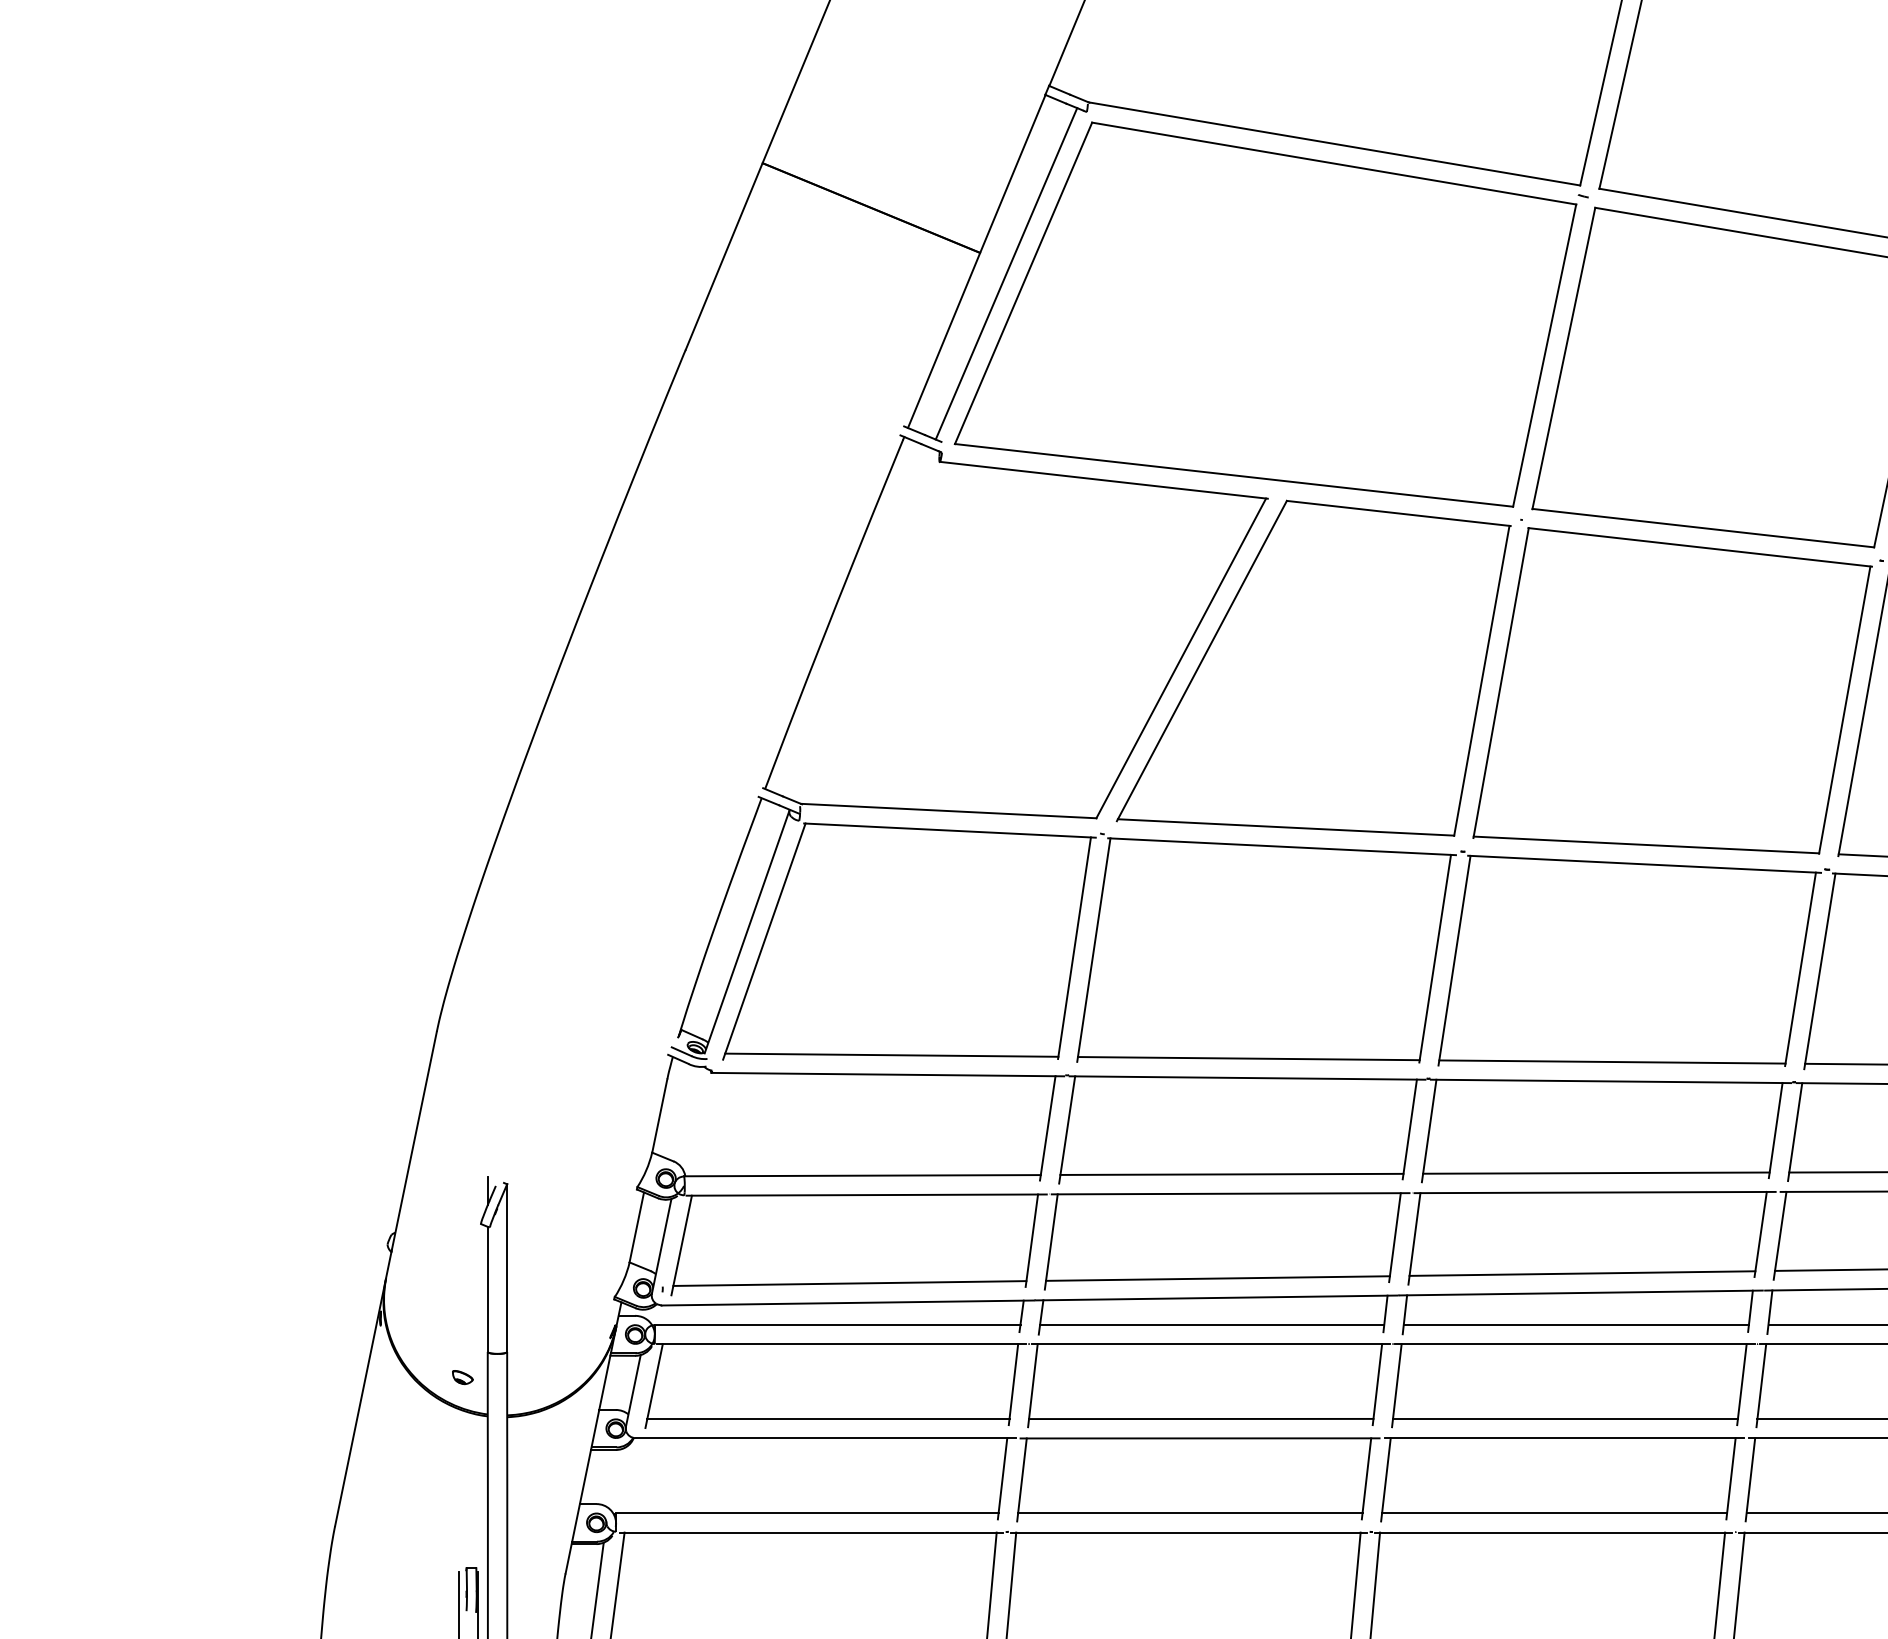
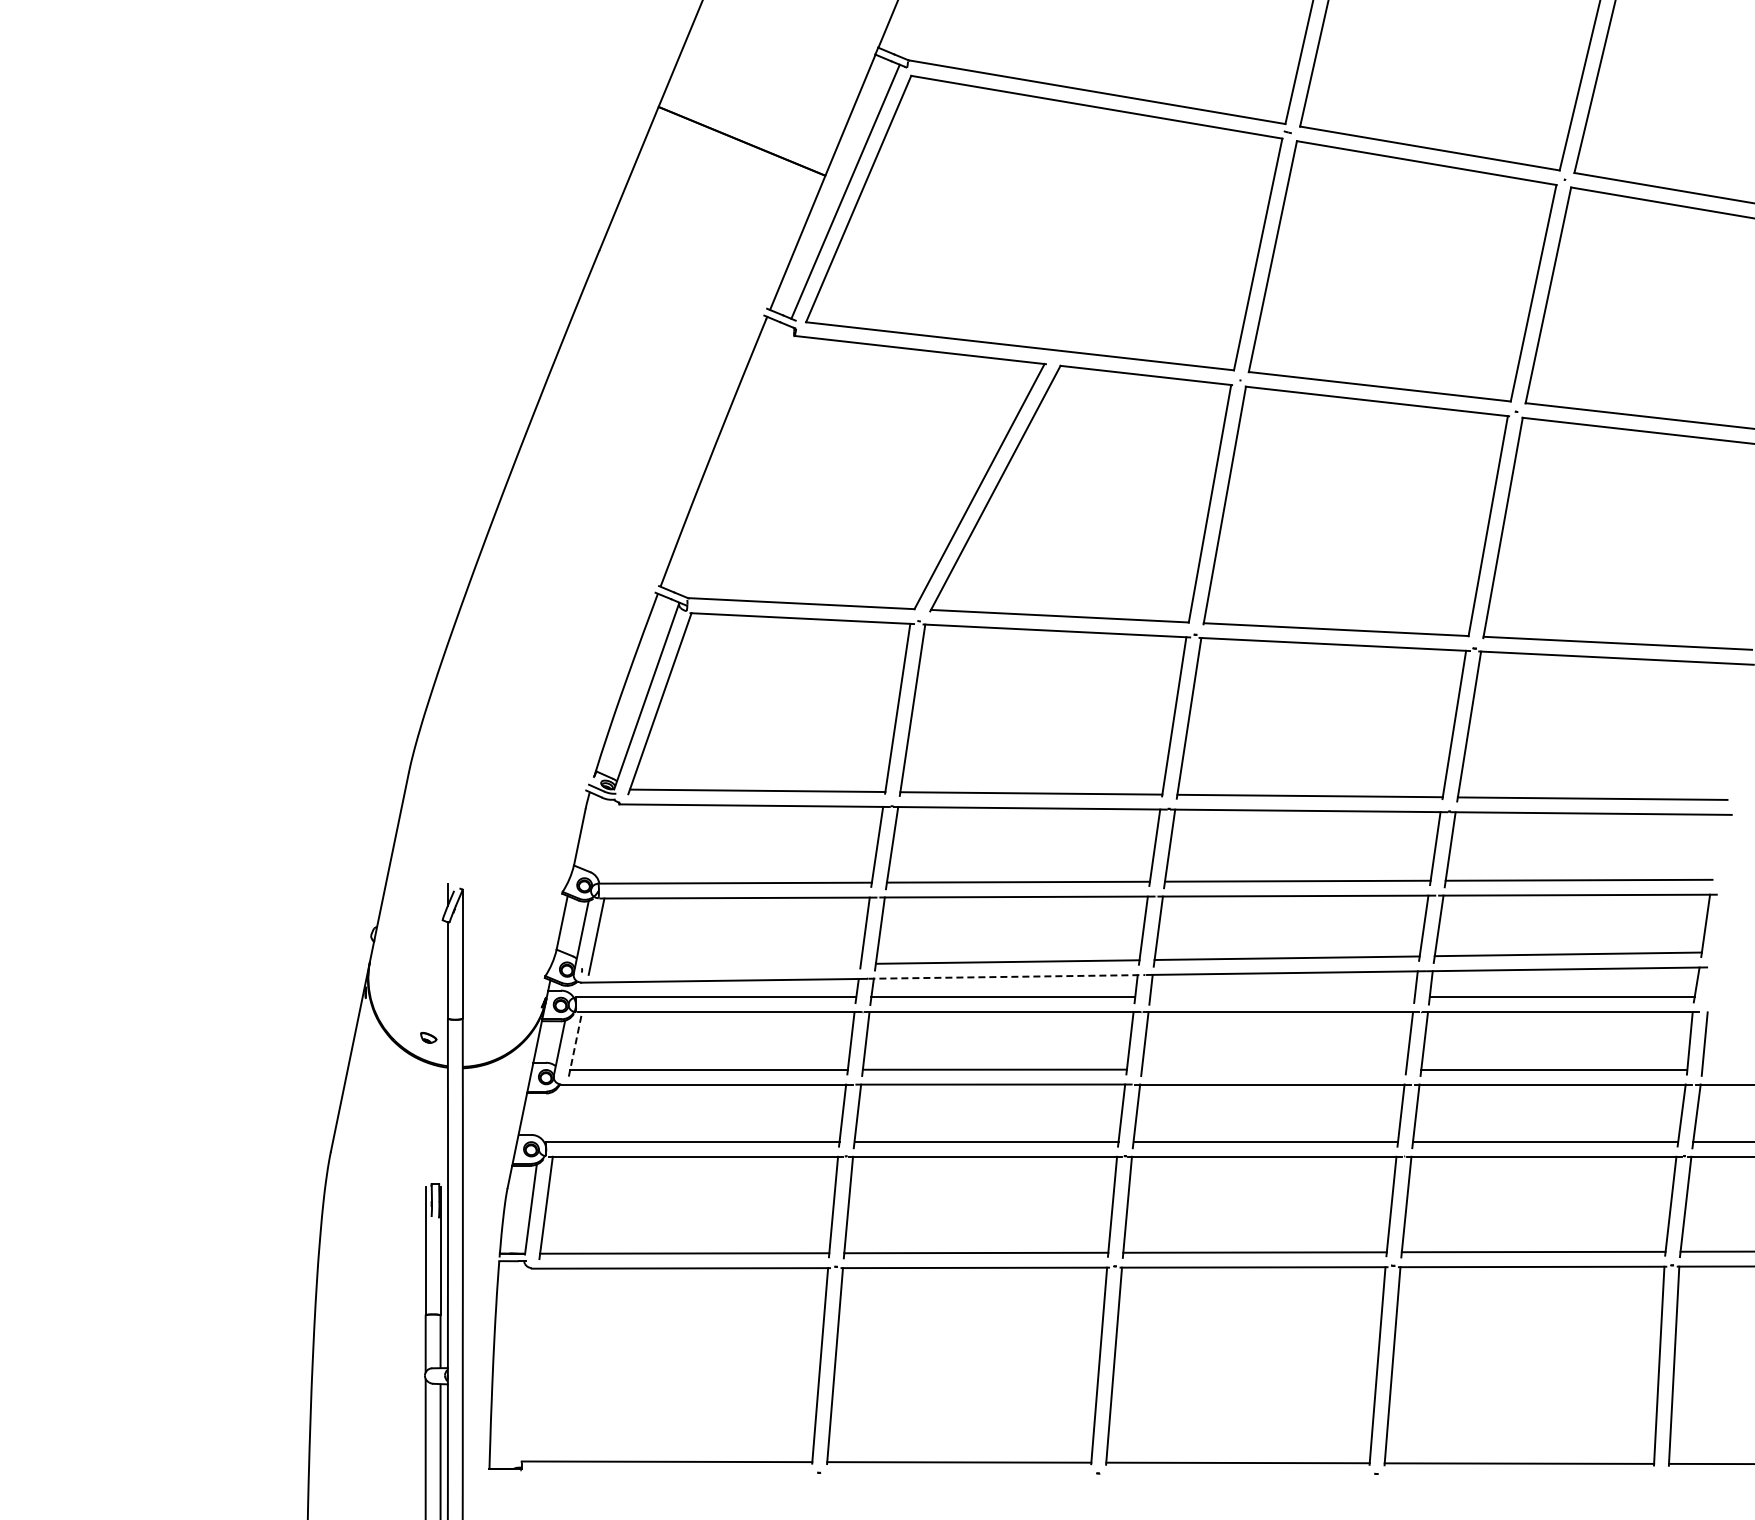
line: (849, 1283) -> (725, 965), removed
line: (1217, 1297) -> (1007, 976), solid -> dashed
line: (1576, 1324) -> (1282, 997), removed
line: (654, 1386) -> (575, 1044), solid -> dashed
line: (1564, 1418) -> (1273, 1069), removed

